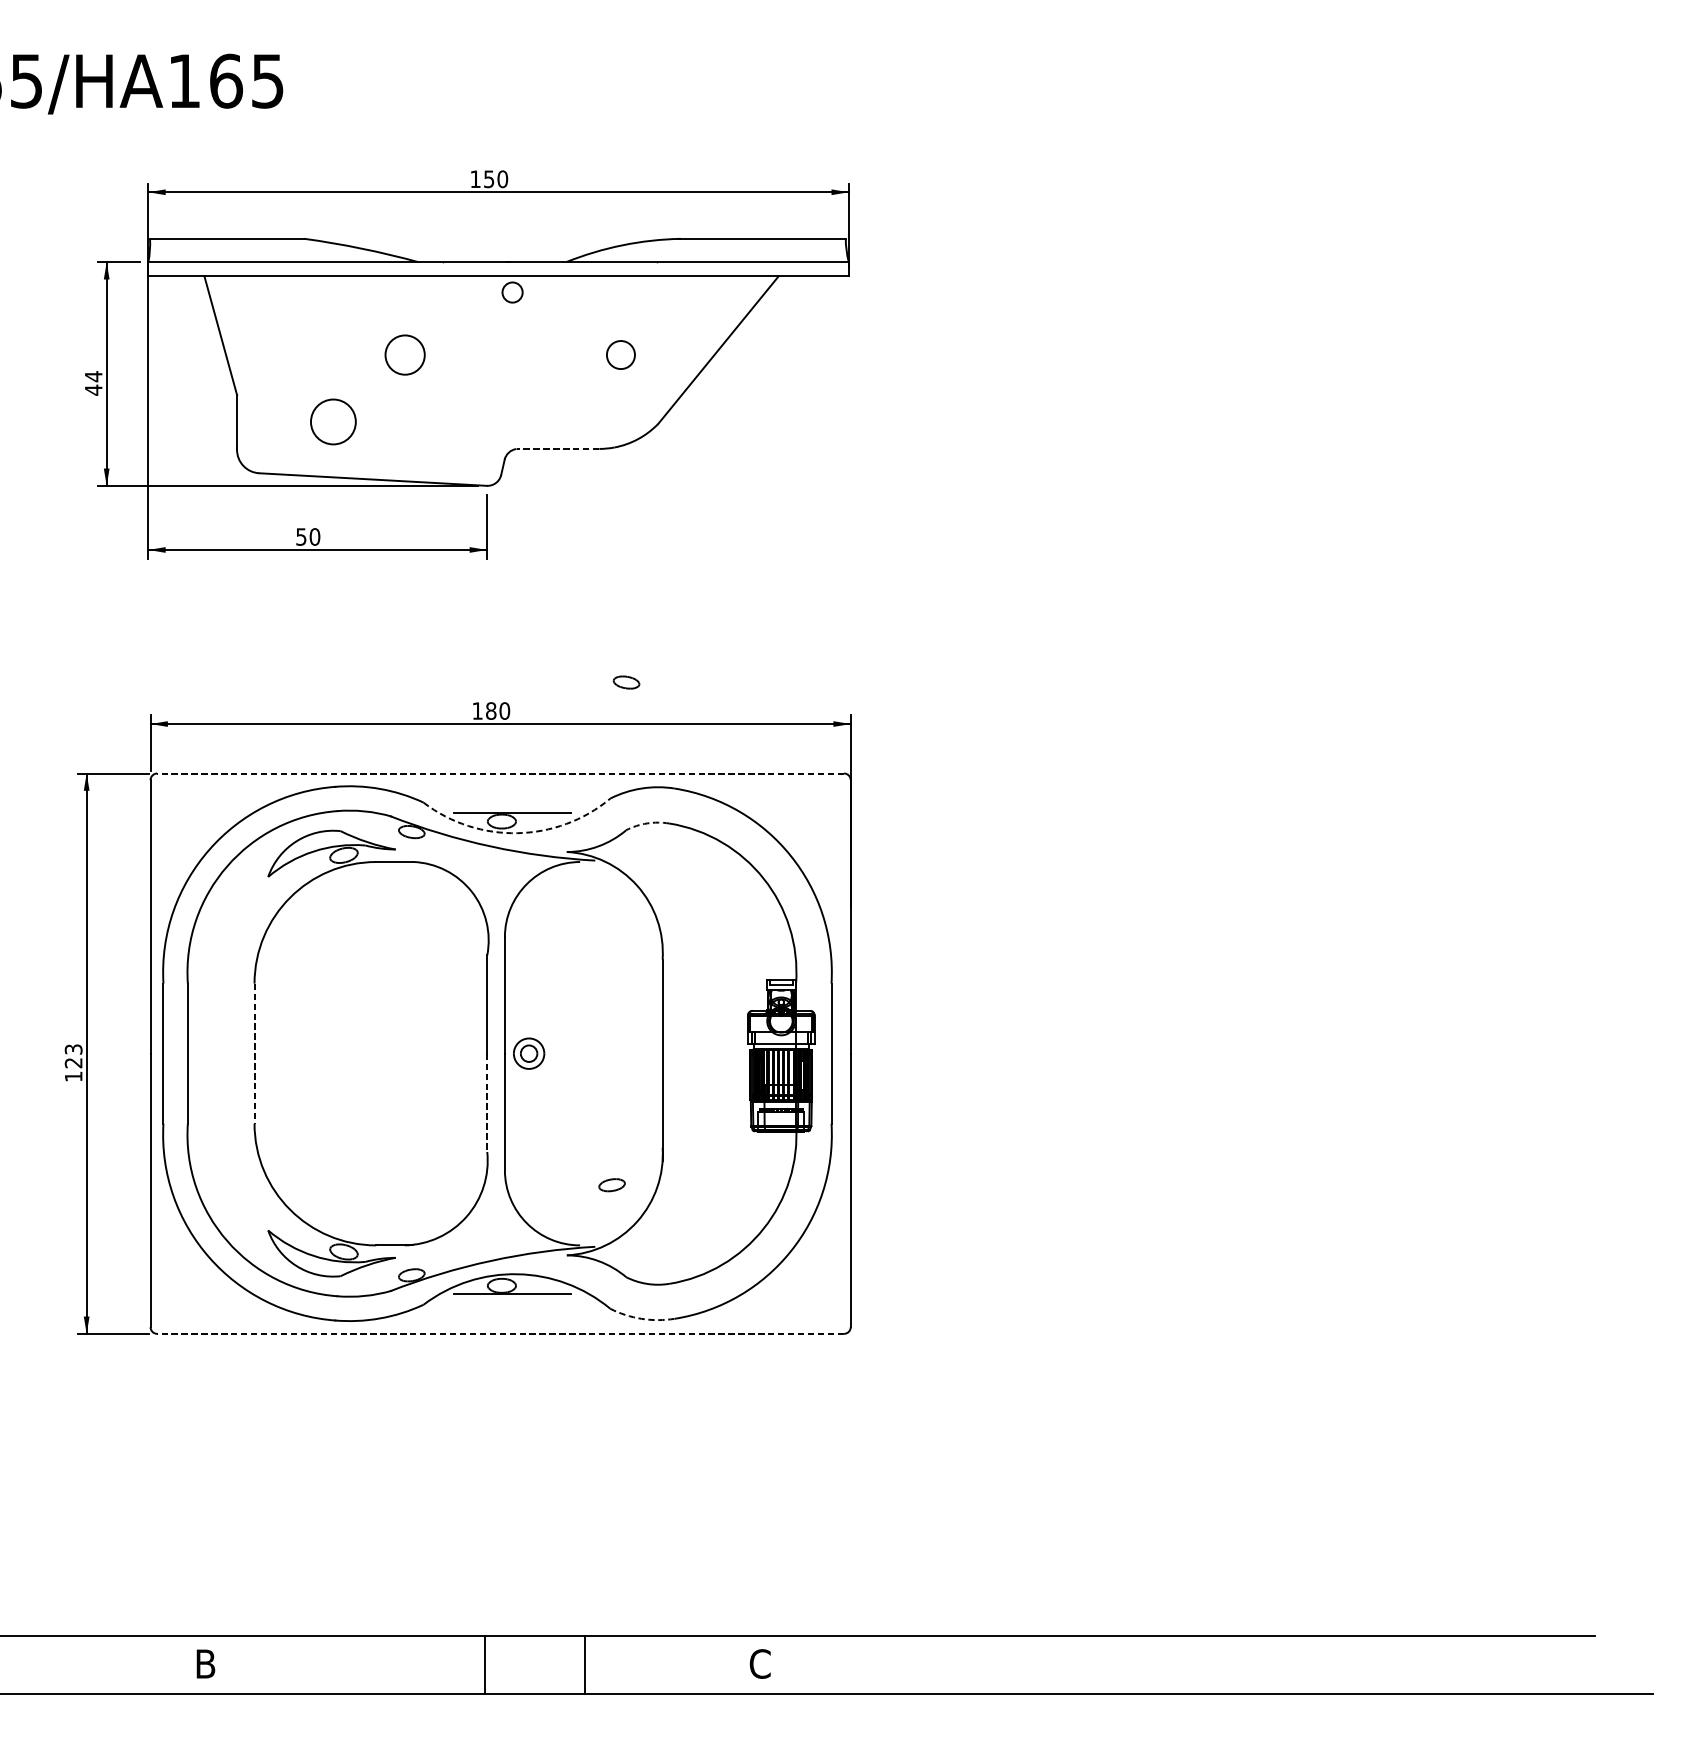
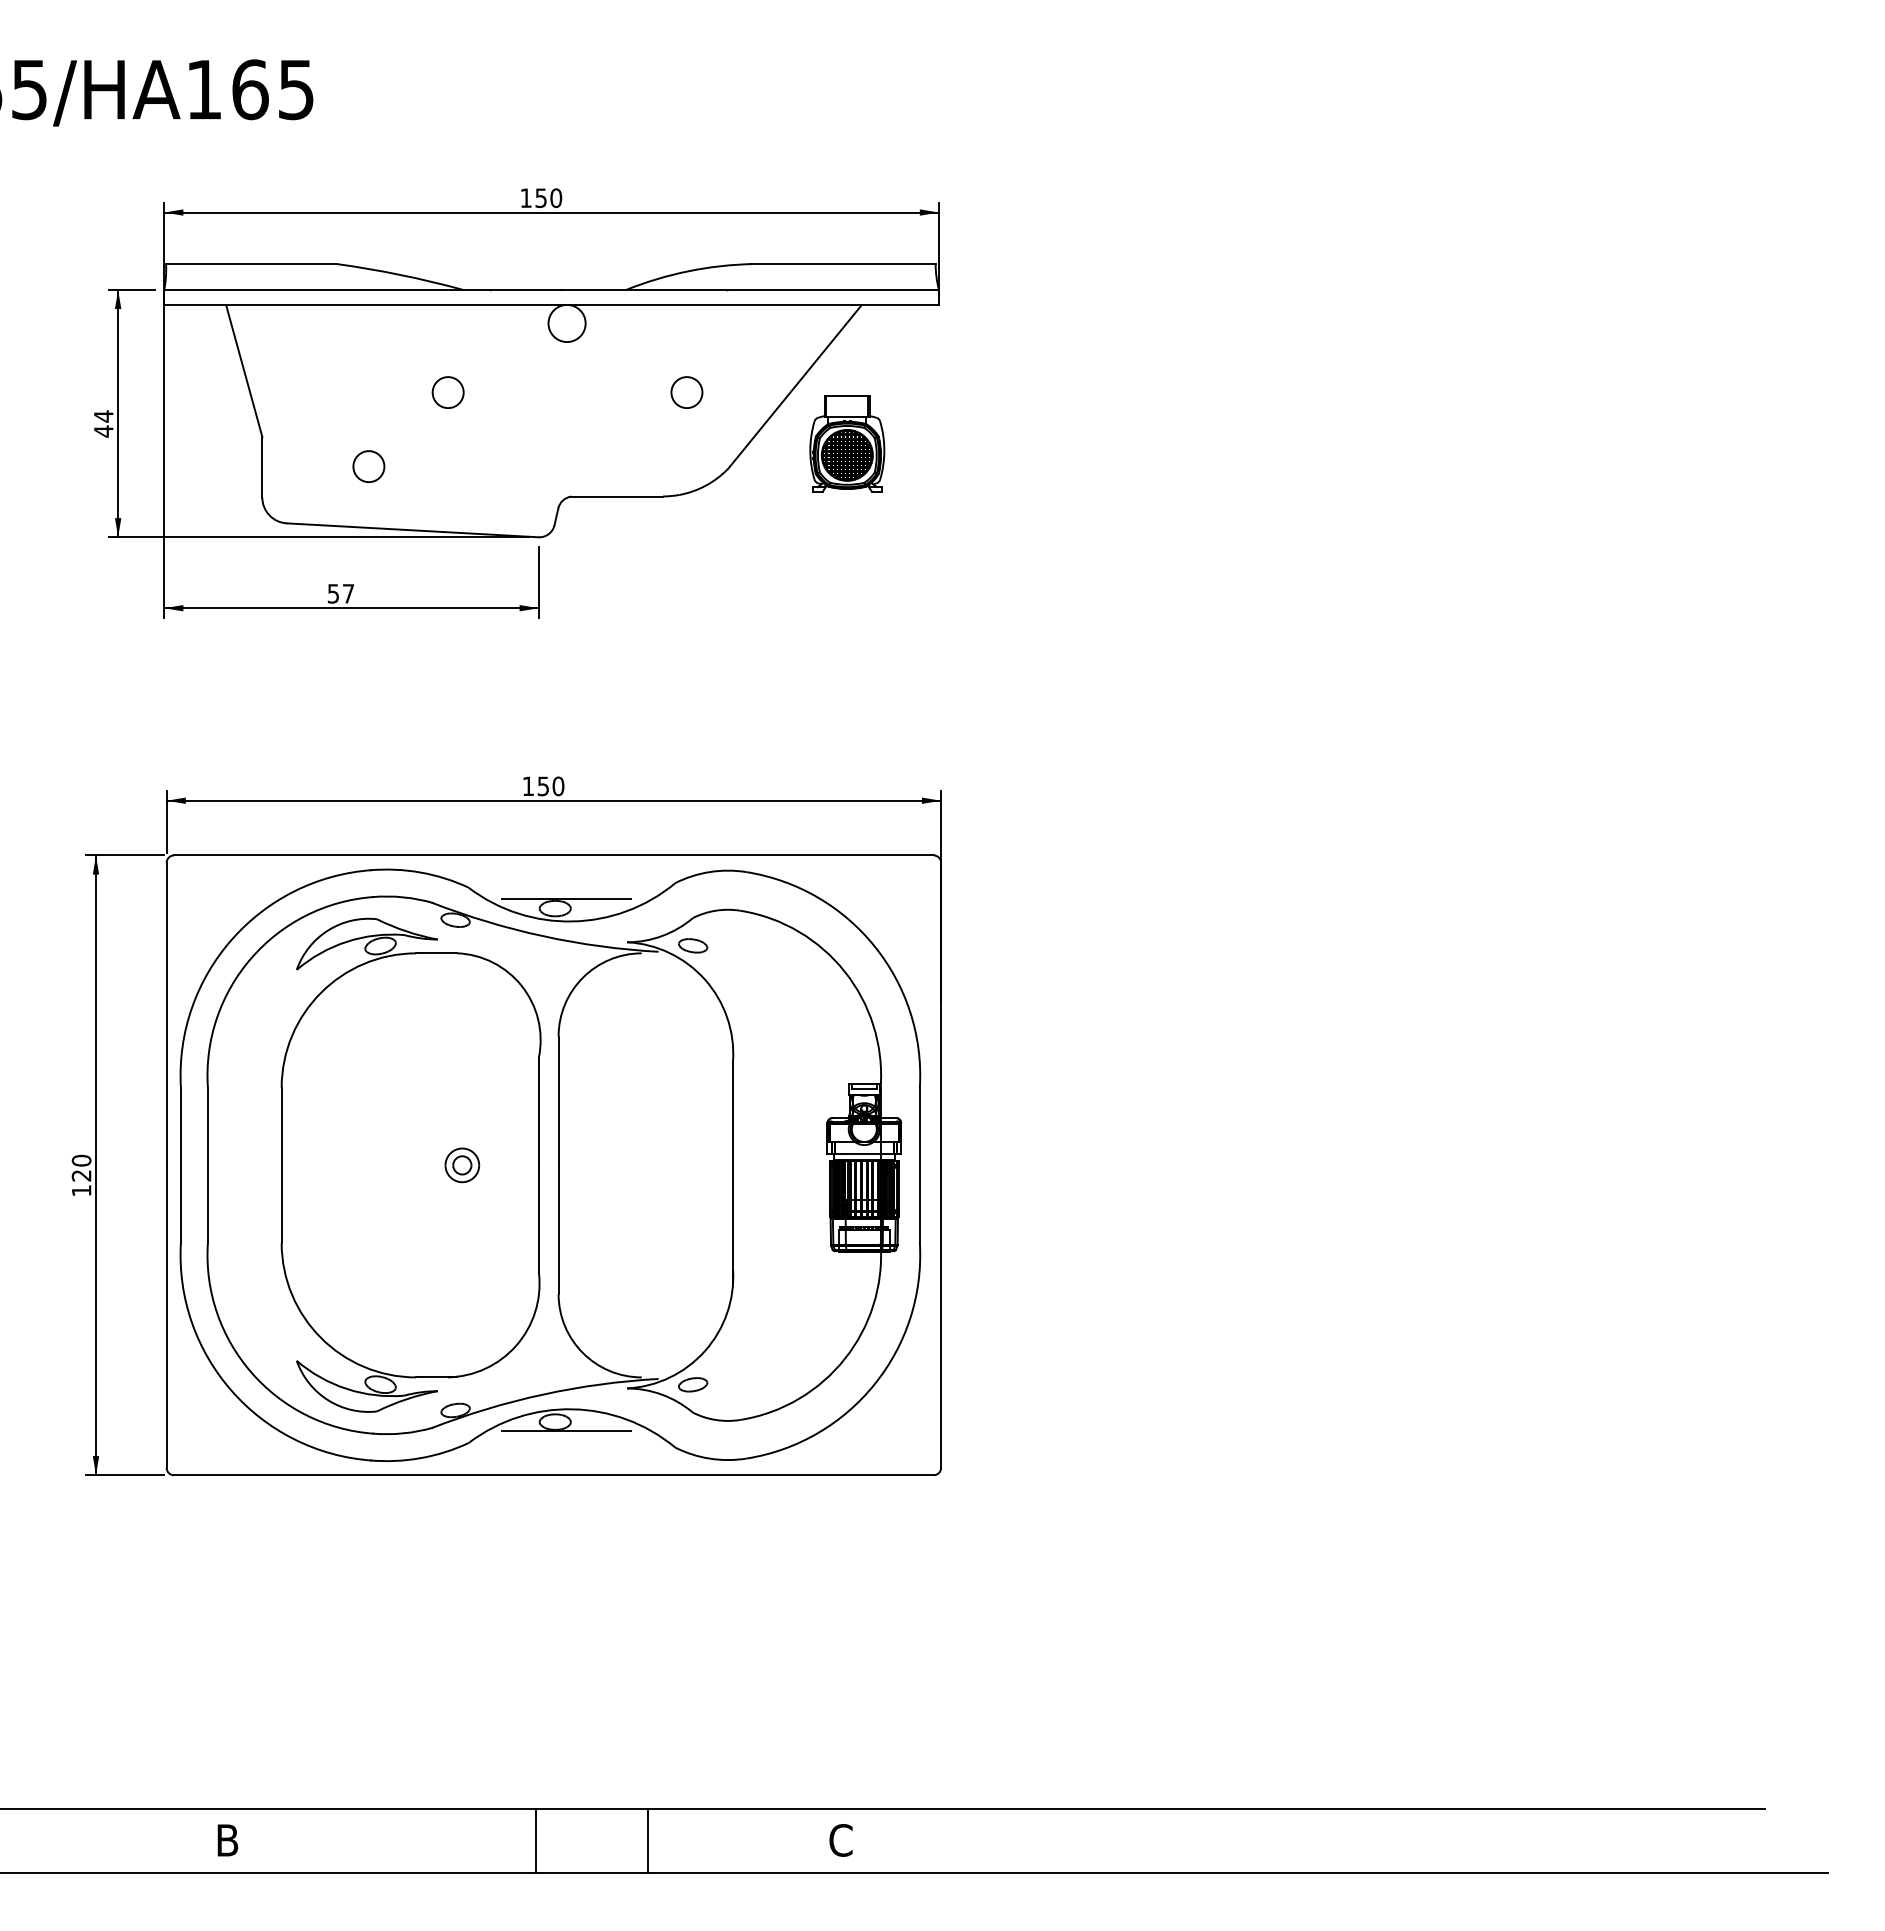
circle: (512, 292) -> (566, 323), size x1.67
circle: (404, 354) -> (447, 392), size x0.71
part: (766, 401) -> (847, 443), added
circle: (333, 421) -> (368, 466), size x0.62
line: (558, 448) -> (617, 496), dashed -> solid
text: (314, 536) -> (348, 593), 50 -> 57
part: (626, 682) -> (693, 945), moved
text: (491, 711) -> (543, 786), 180 -> 150
line: (500, 773) -> (553, 855), dashed -> solid
arc: (646, 823) -> (715, 910), dashed -> solid
arc: (517, 833) -> (572, 921), dashed -> solid
text: (73, 1049) -> (81, 1160), 123 -> 120
line: (254, 1053) -> (281, 1165), dashed -> solid
part: (529, 1053) -> (462, 1165), moved
line: (487, 1103) -> (539, 1220), dashed -> solid
part: (612, 1184) -> (693, 1384), moved
arc: (641, 1318) -> (709, 1458), dashed -> solid
line: (500, 1334) -> (553, 1475), dashed -> solid

